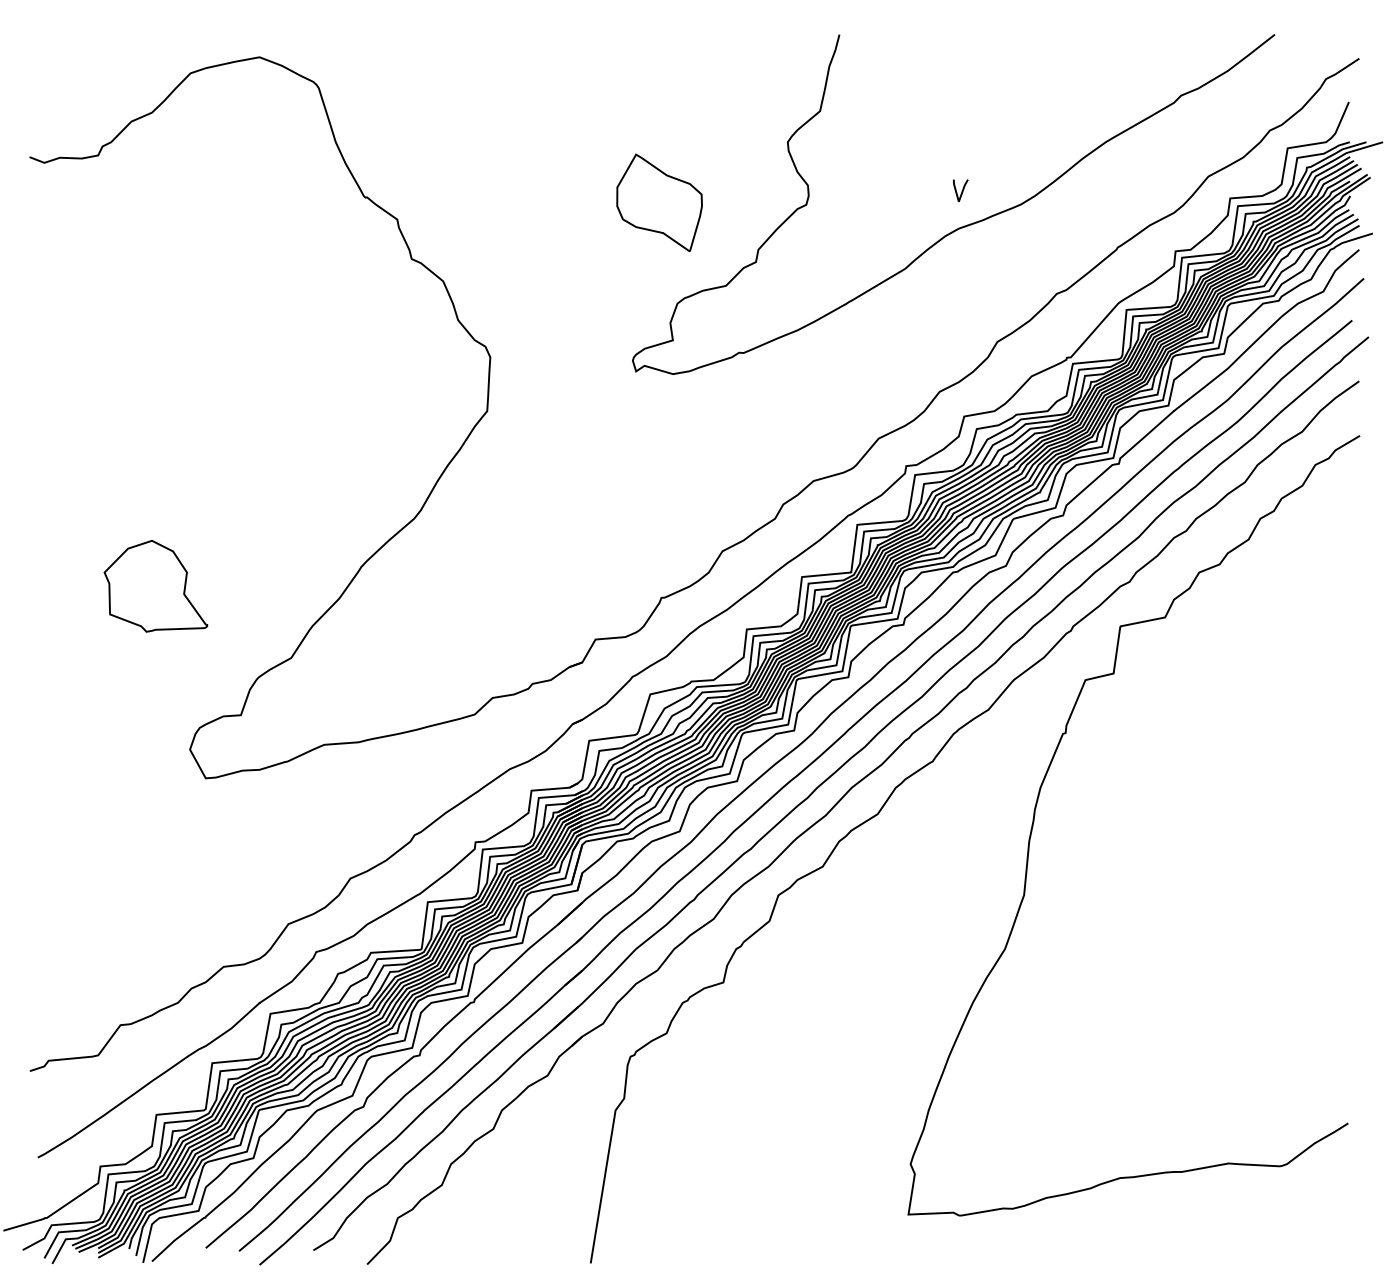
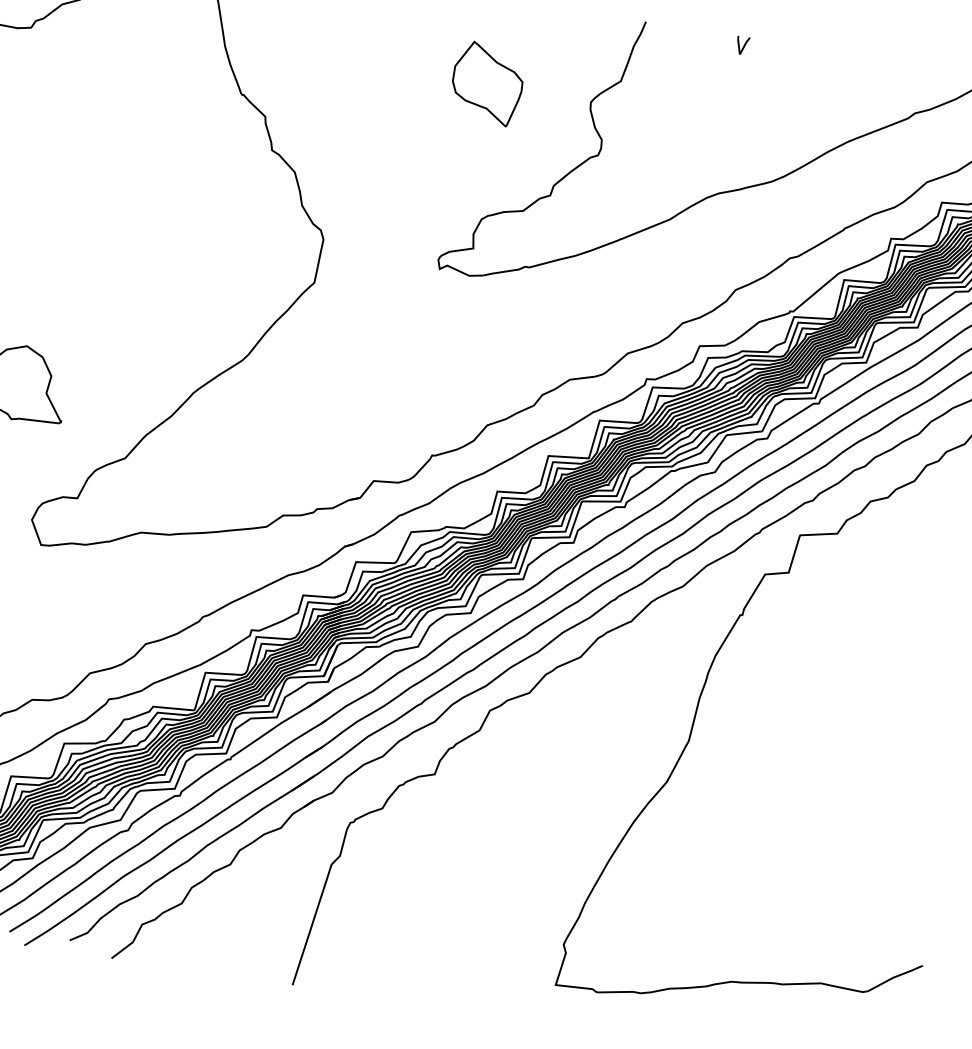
line: (961, 191) -> (743, 46), moved
part: (659, 202) -> (487, 83), moved

